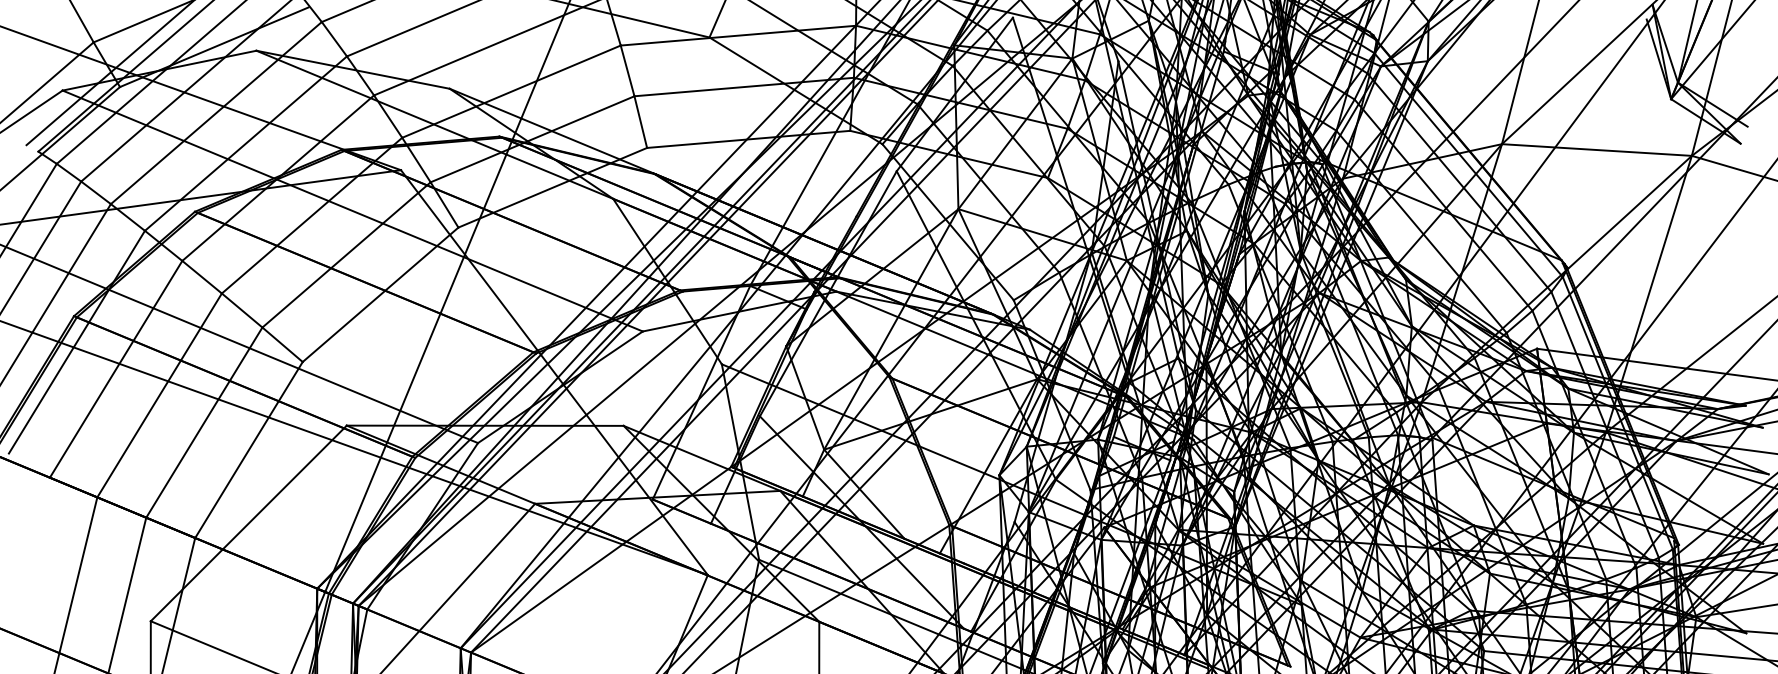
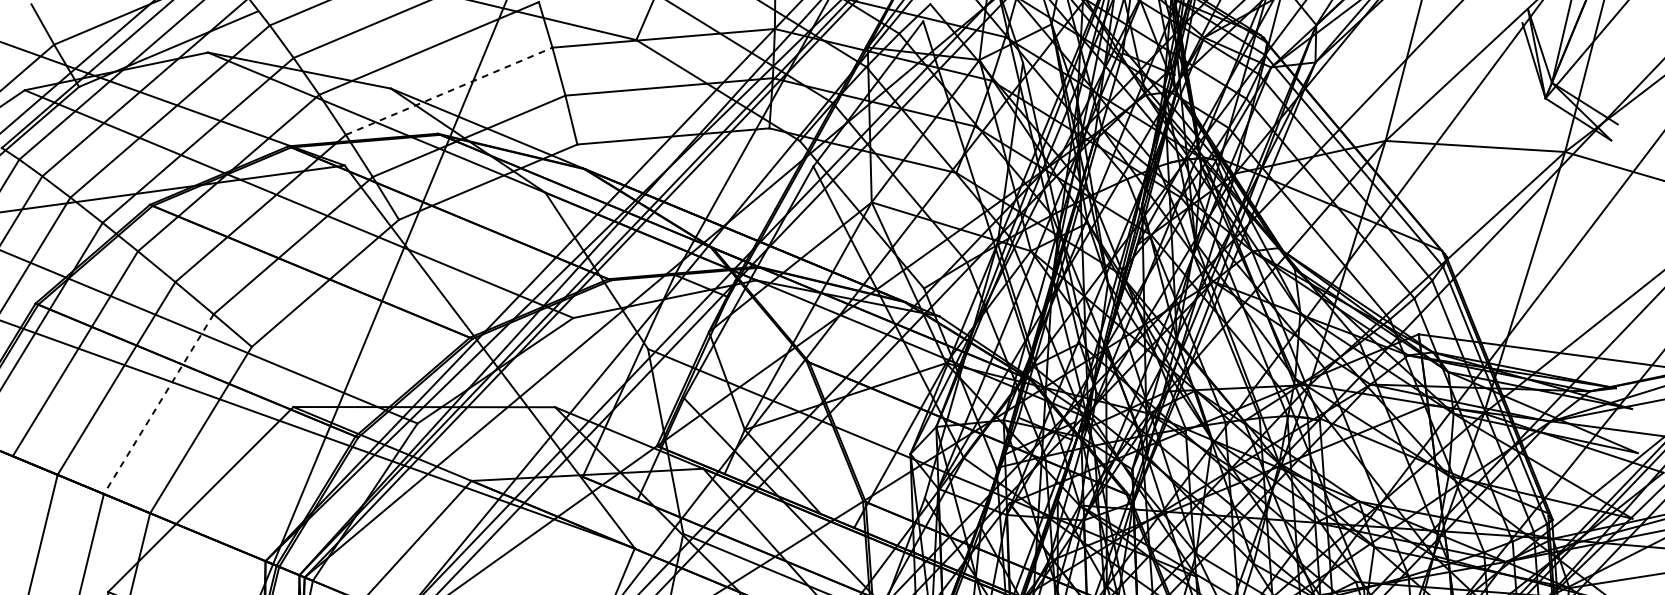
line: (511, 91) -> (449, 91), solid -> dashed
line: (204, 423) -> (158, 405), solid -> dashed

